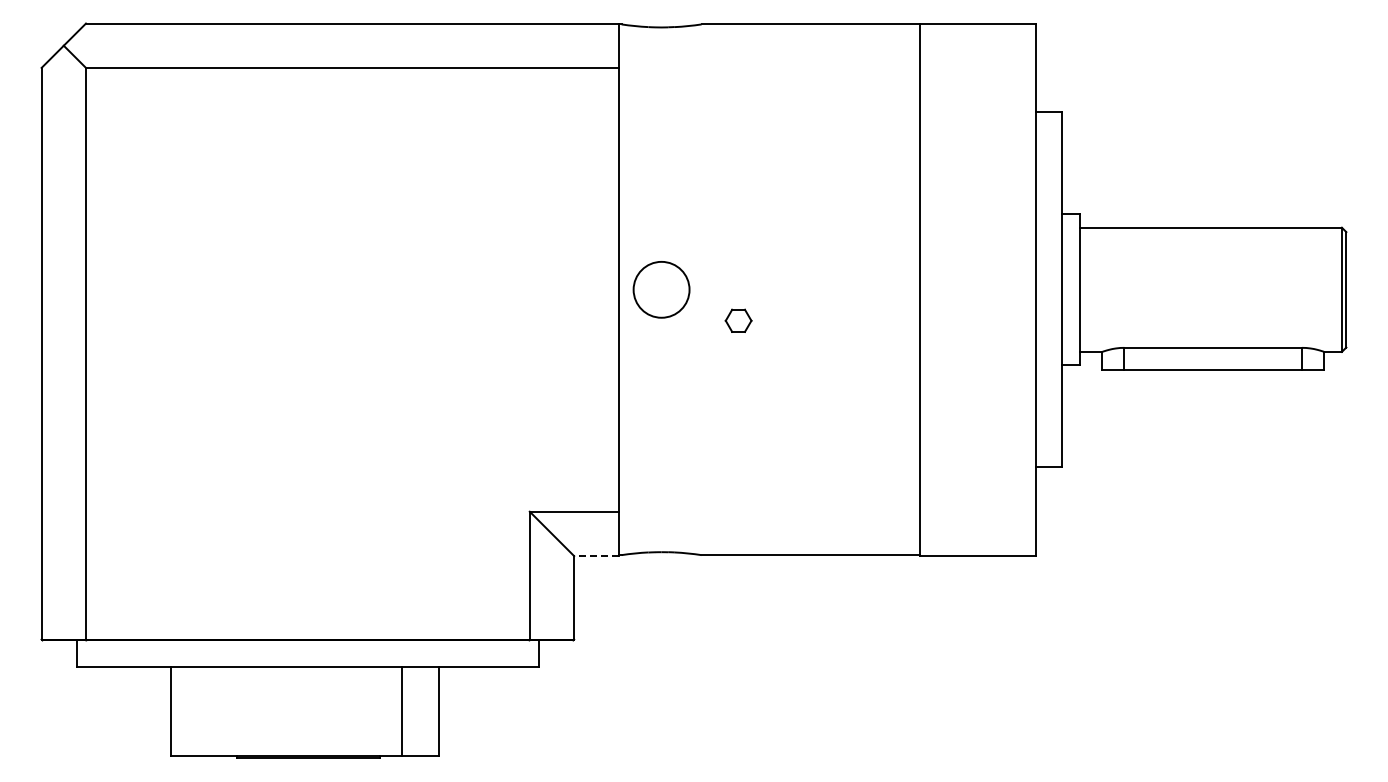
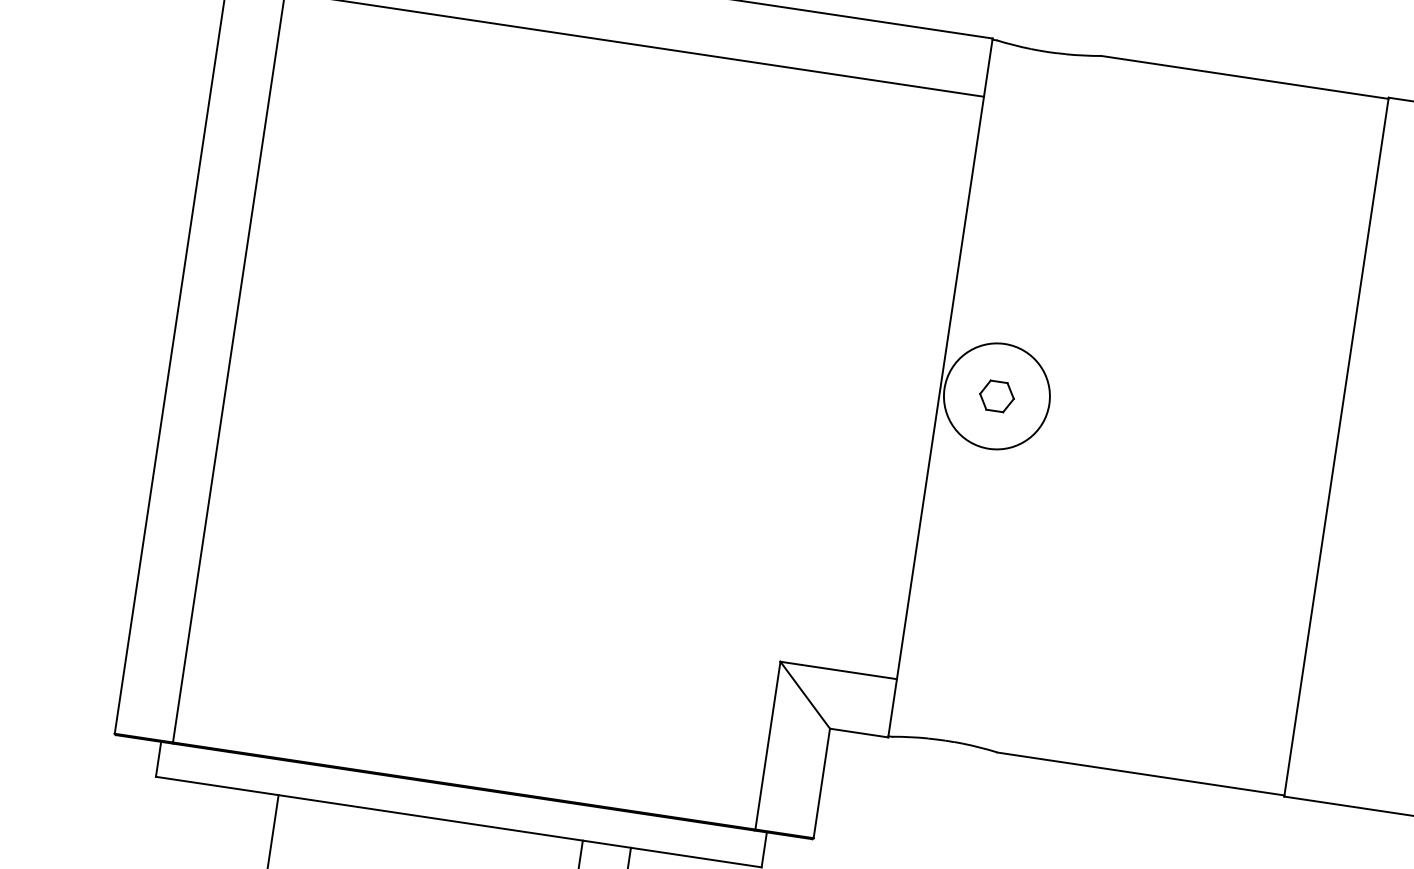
circle: (661, 289) -> (996, 395), size x1.43
part: (738, 320) -> (996, 395), moved
line: (595, 556) -> (857, 733), dashed -> solid

